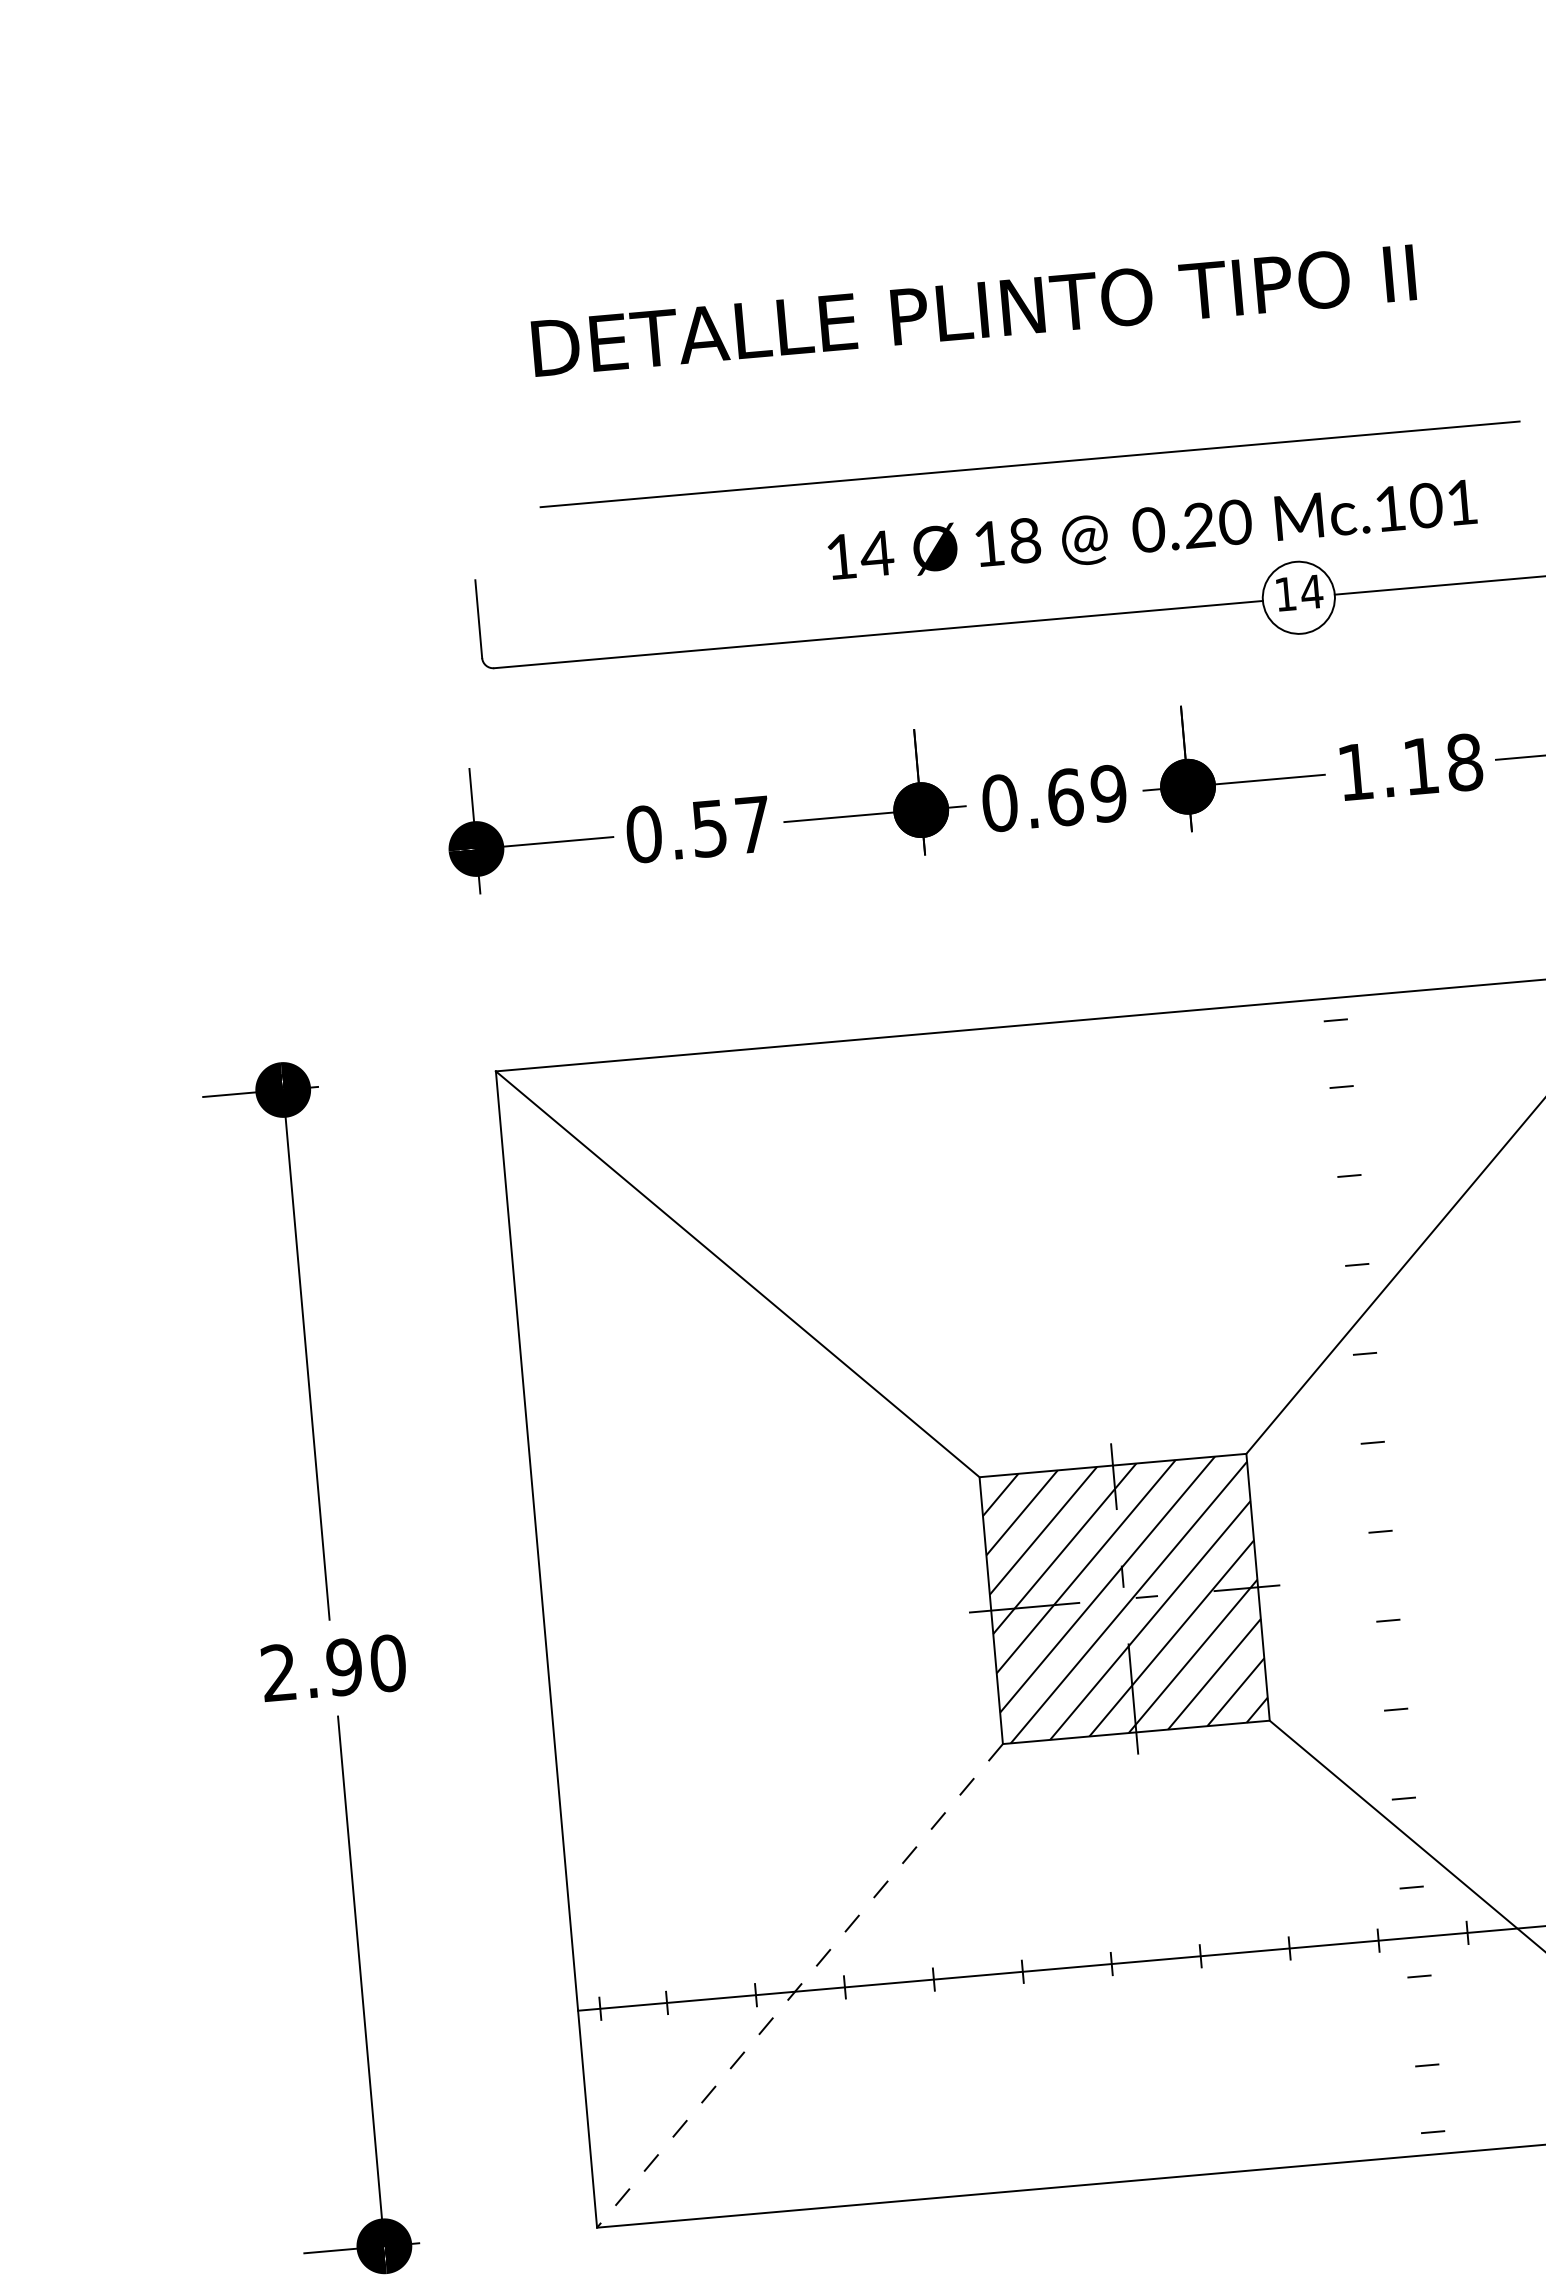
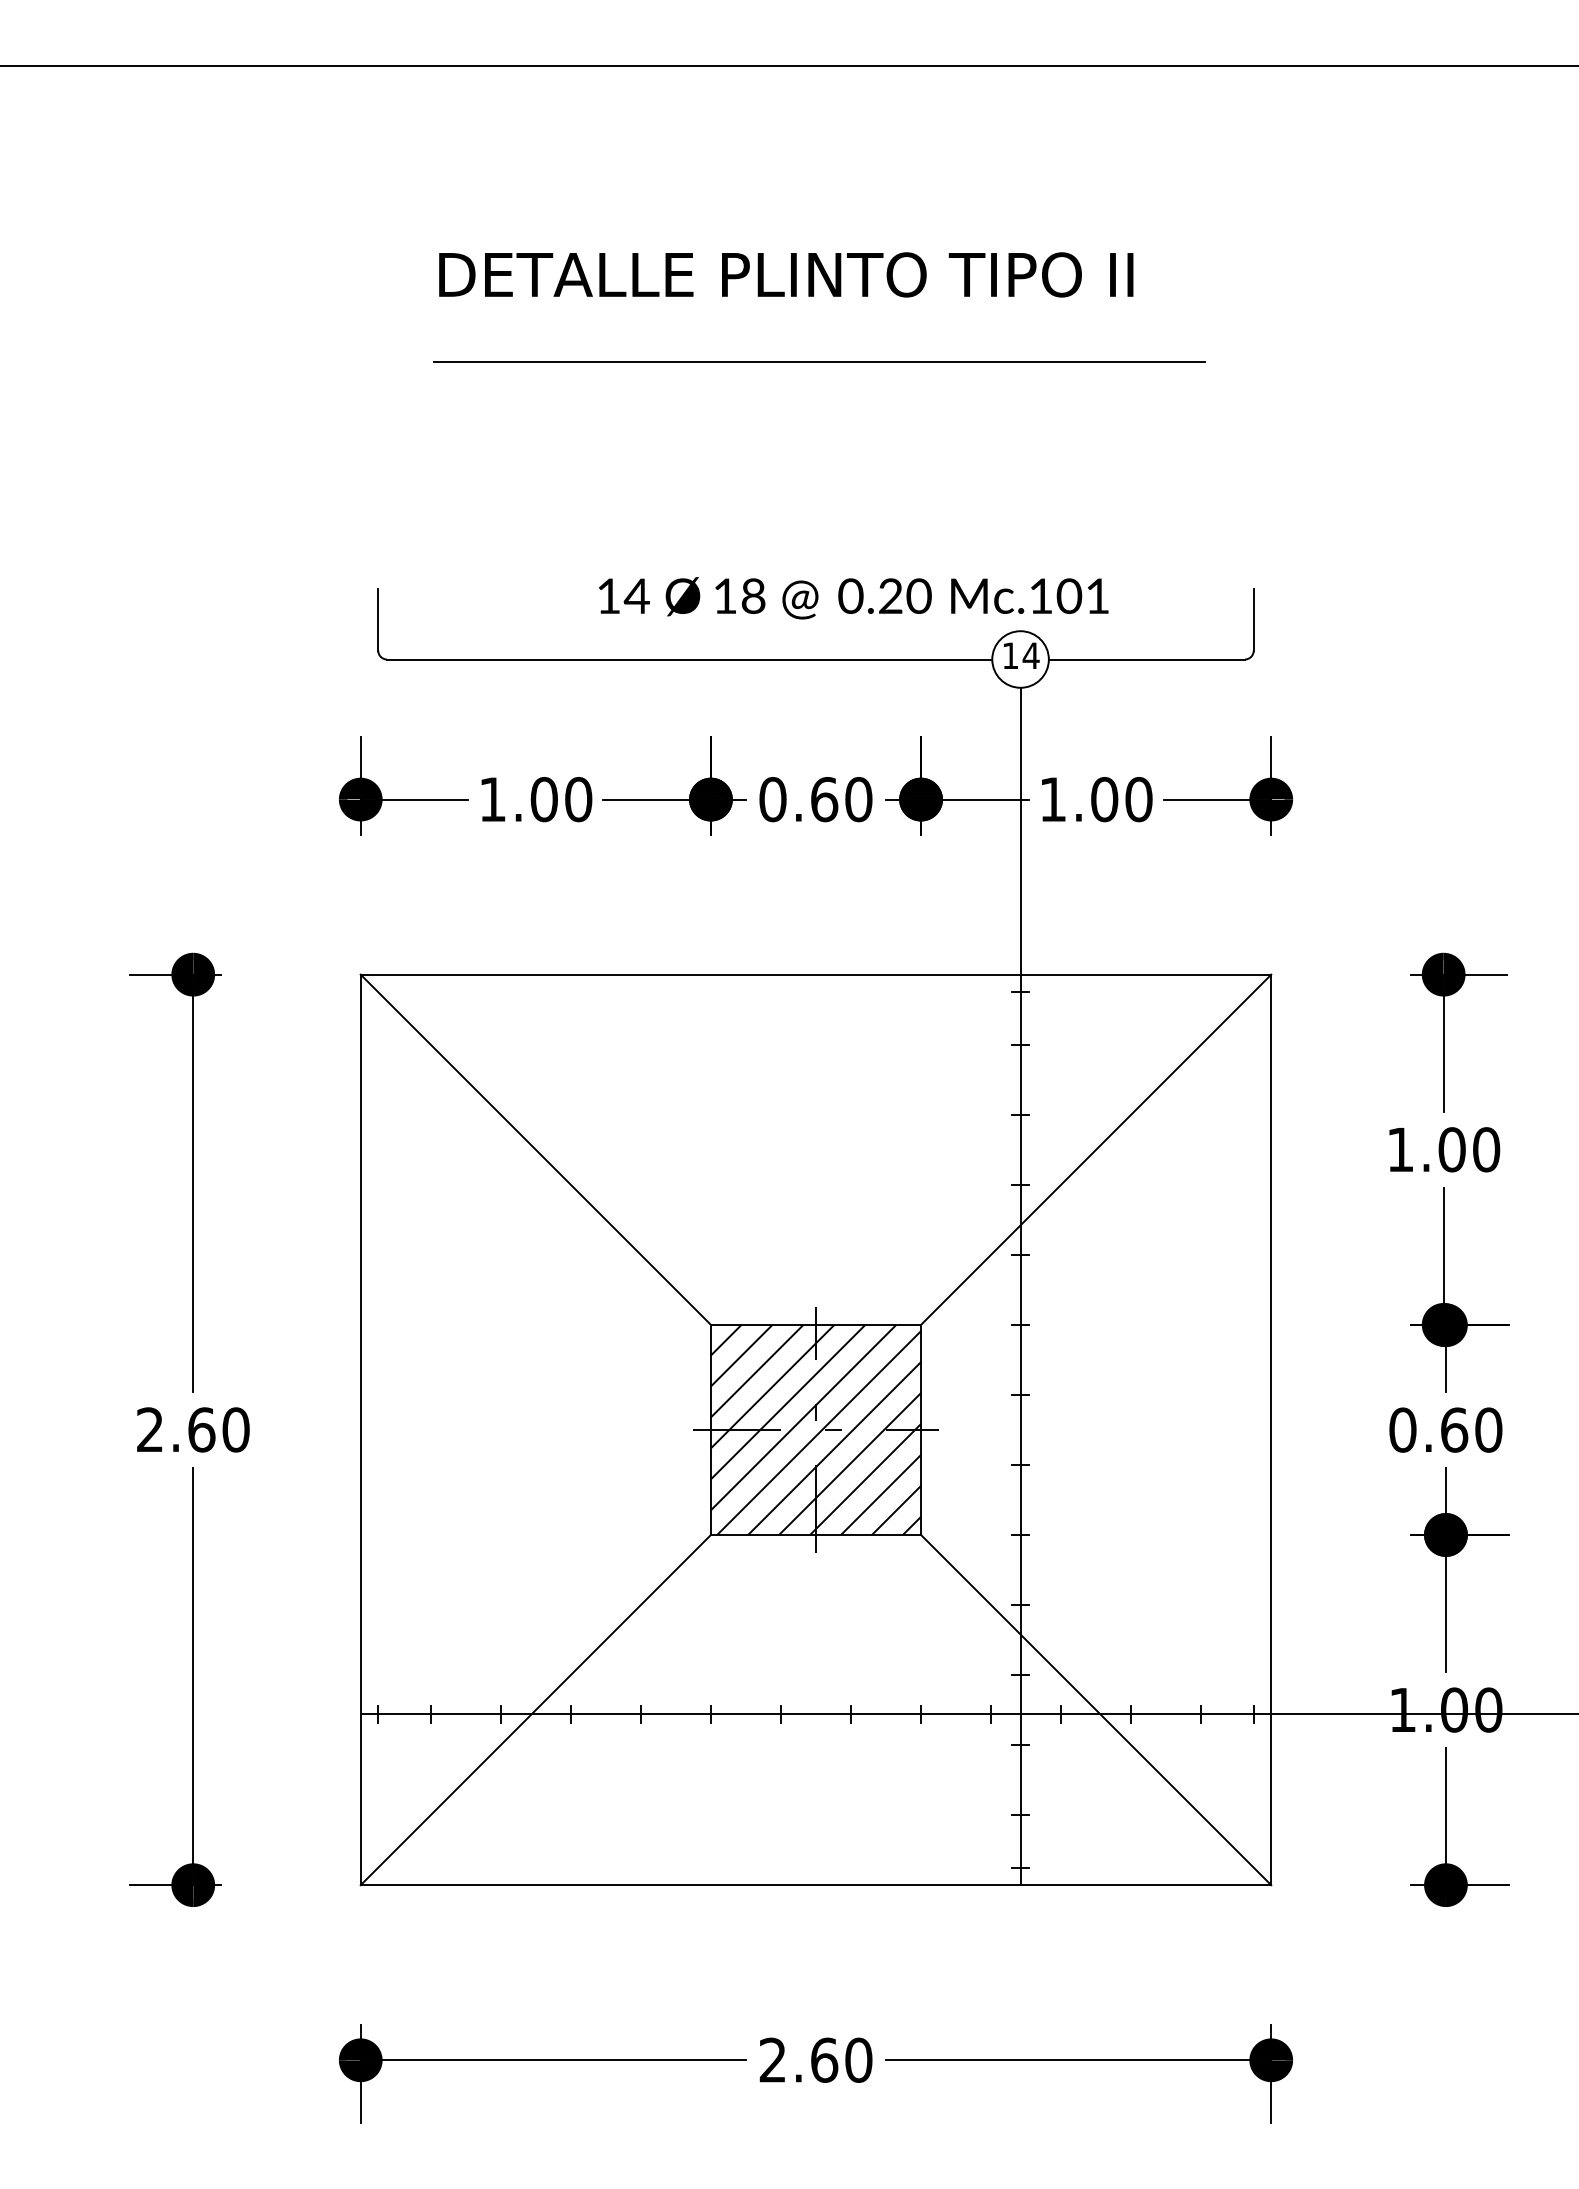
text: (974, 310) -> (786, 274), moved
line: (1029, 463) -> (819, 361), moved
text: (1152, 532) -> (853, 598), moved
text: (1442, 764) -> (1121, 799), 1.18 -> 1.00
text: (1108, 793) -> (858, 799), 0.69 -> 0.60
text: (698, 829) -> (535, 799), 0.57 -> 1.00
line: (1368, 1394) -> (1020, 1286), added
text: (344, 1666) -> (201, 1429), 2.90 -> 2.60
line: (799, 1986) -> (535, 1710), dashed -> solid

